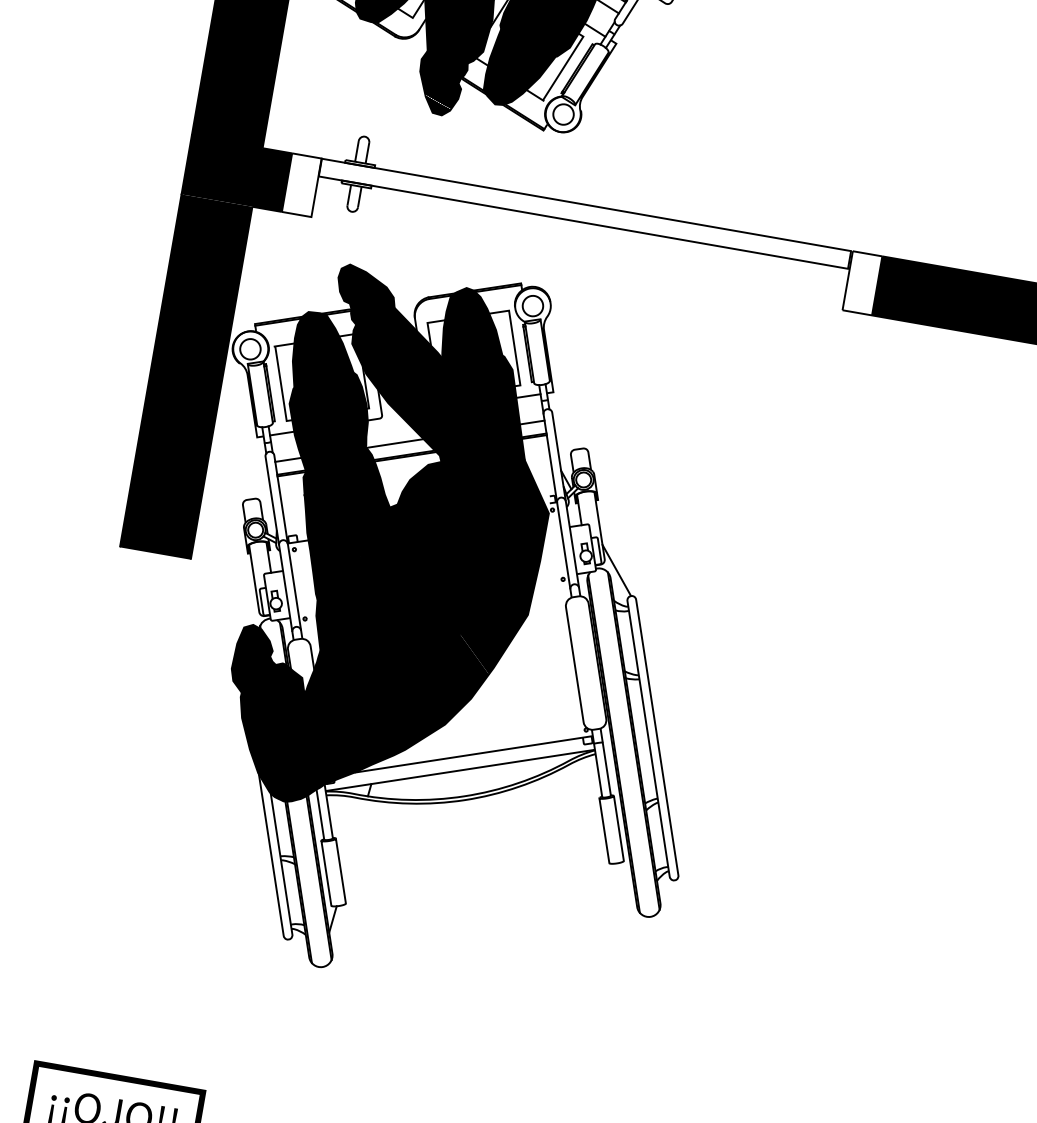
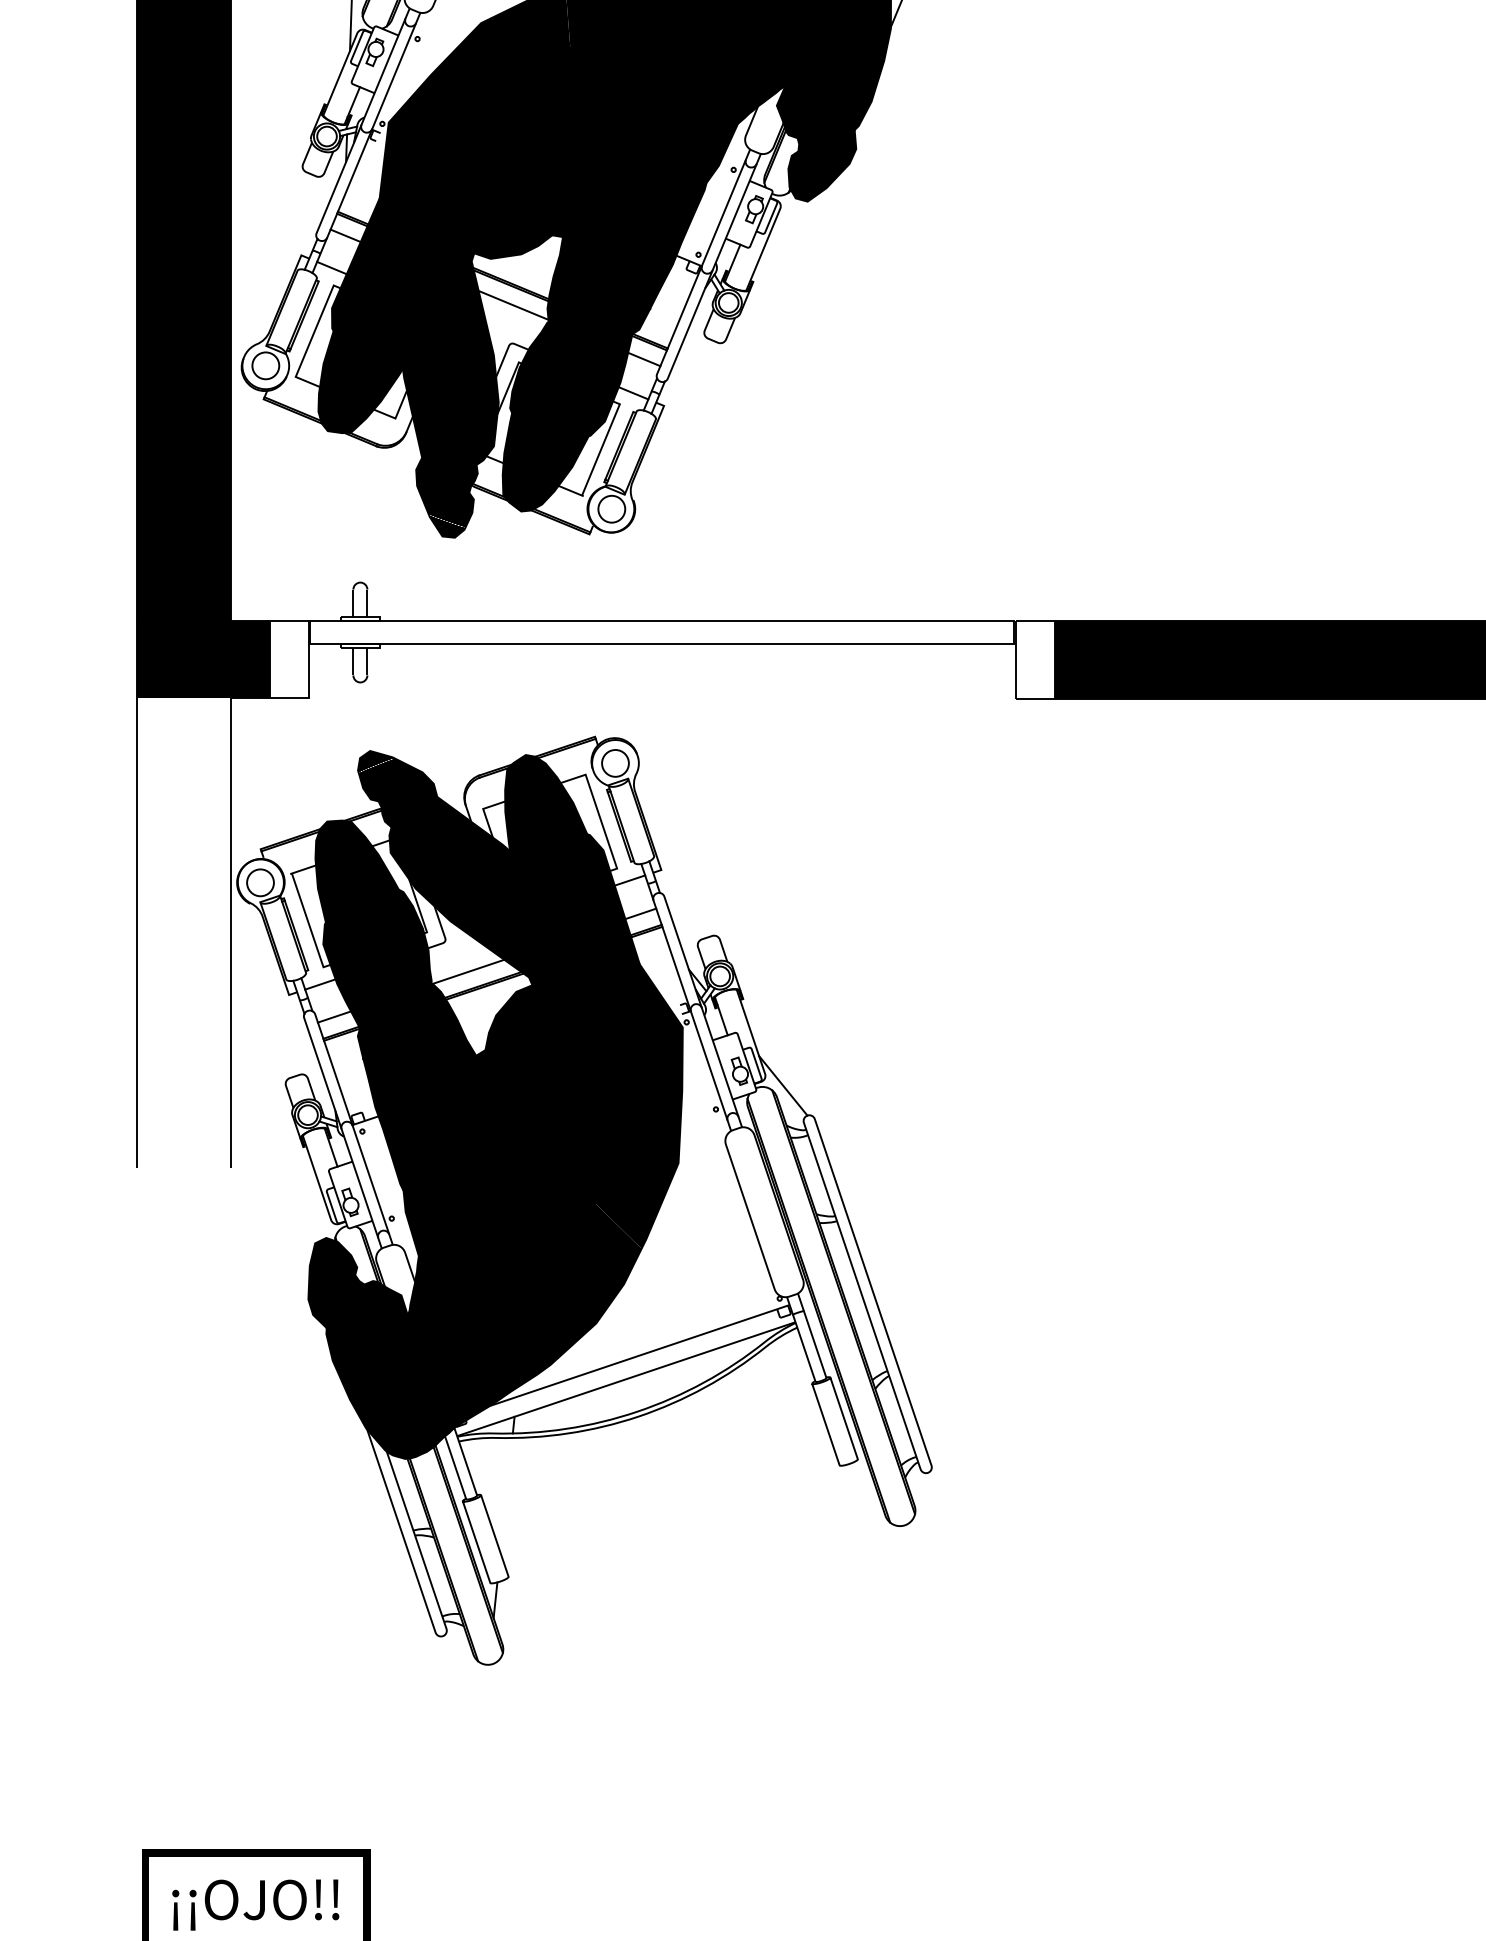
fill: (186, 376) -> (183, 932), removed

